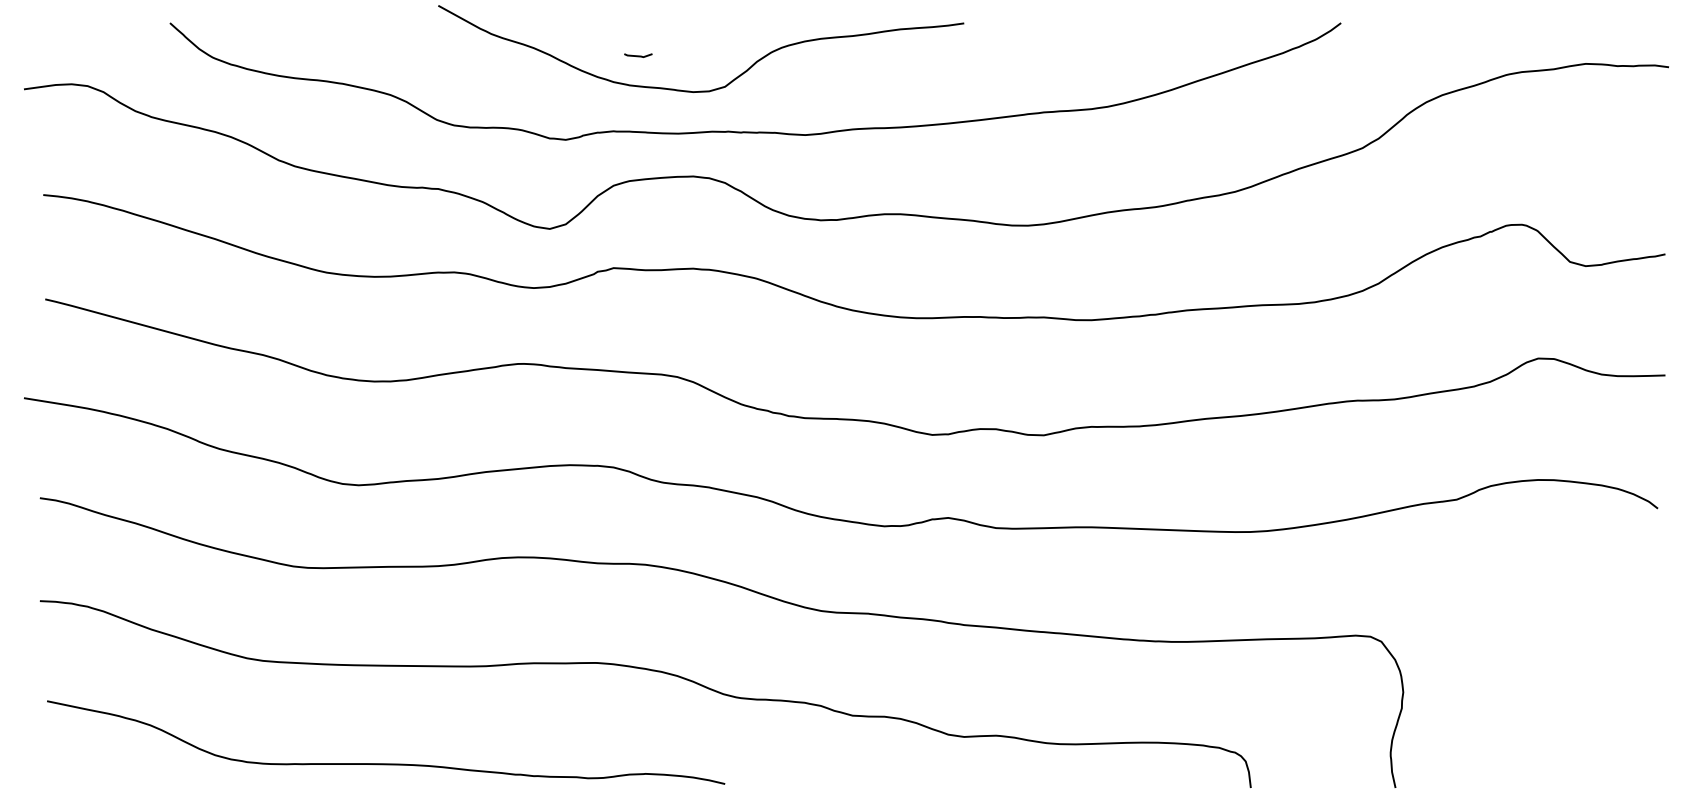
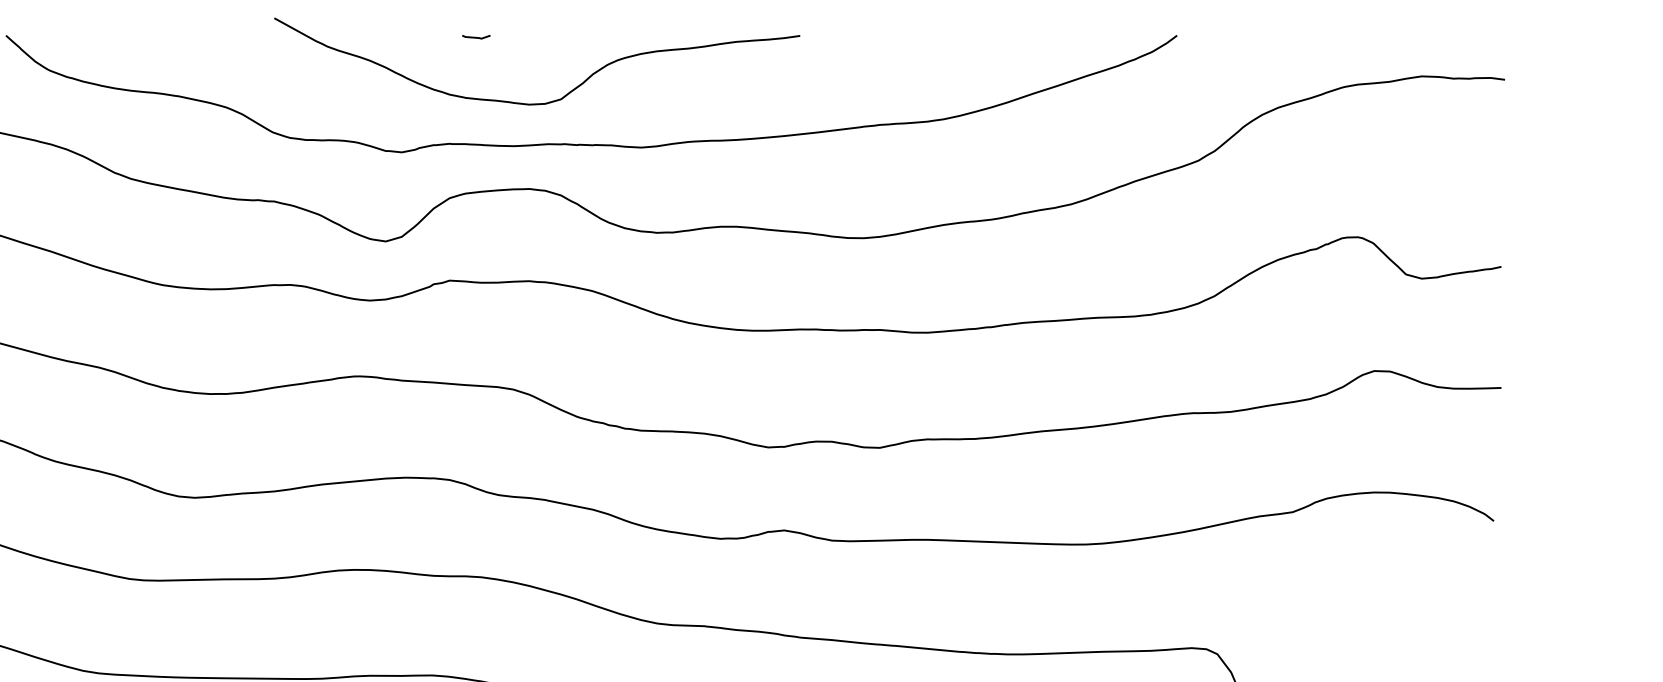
line: (638, 55) -> (476, 37), moved

